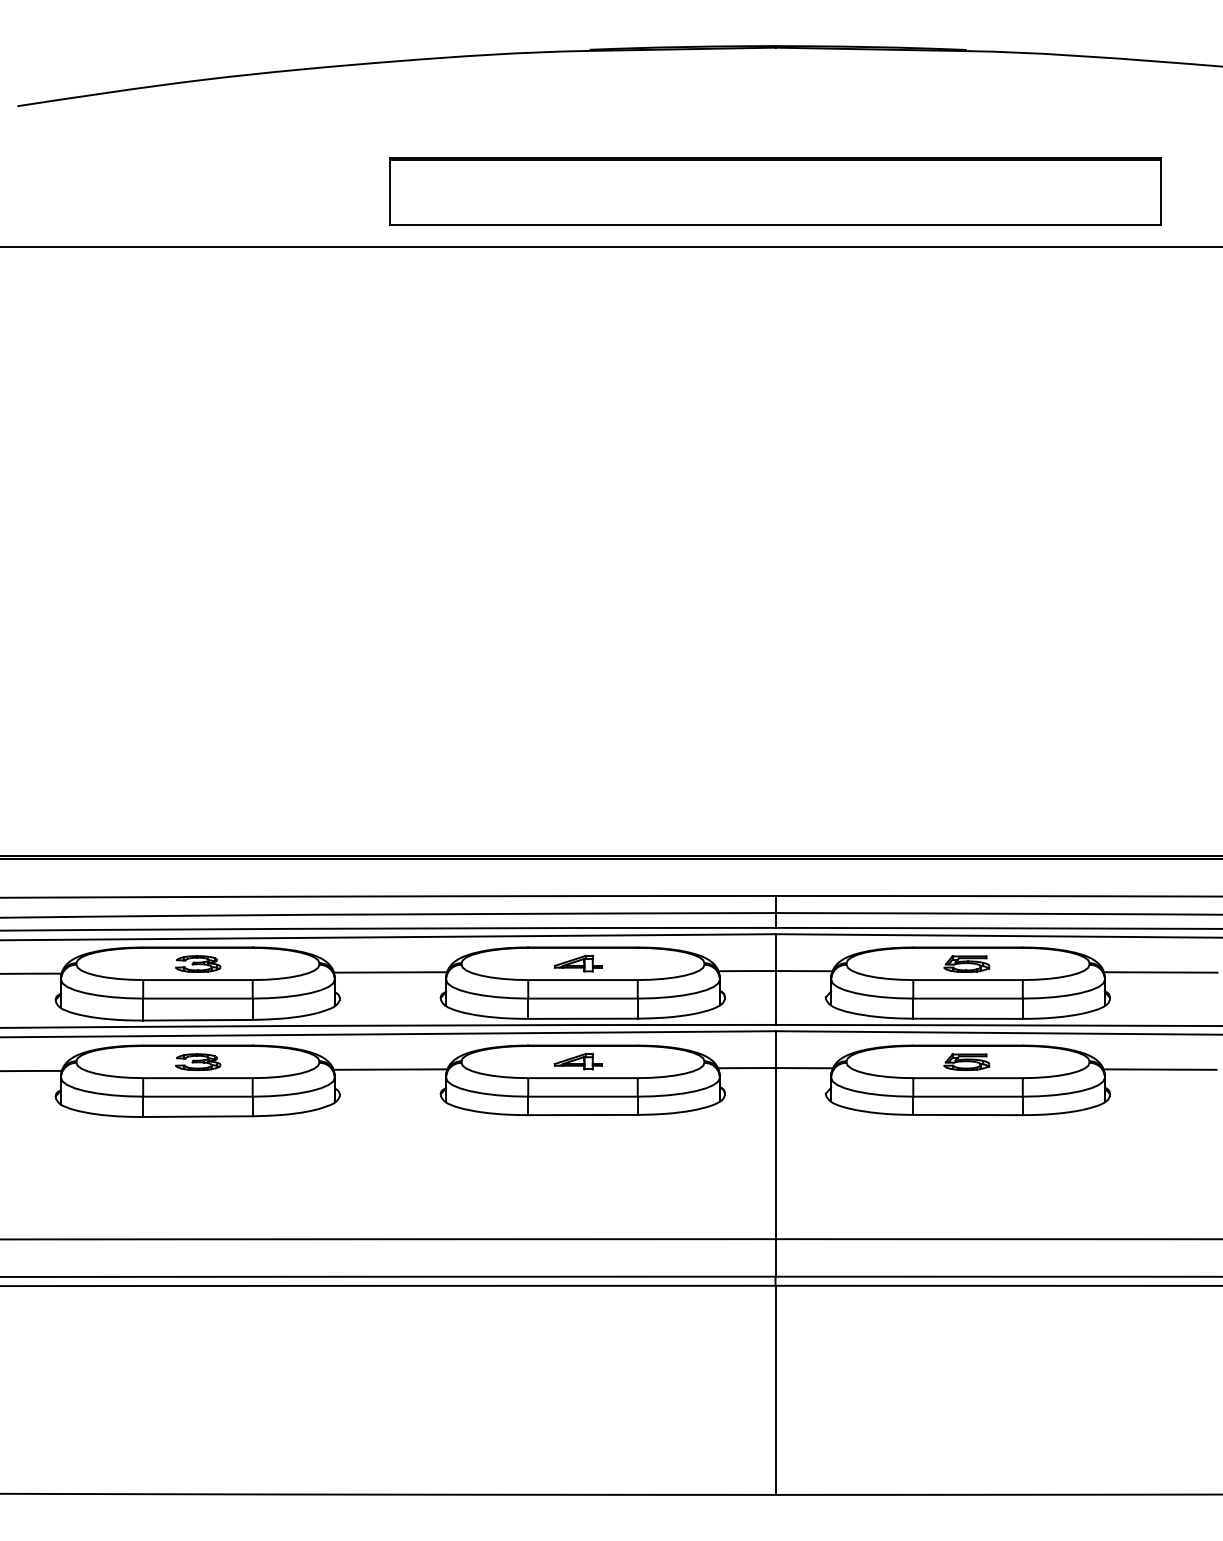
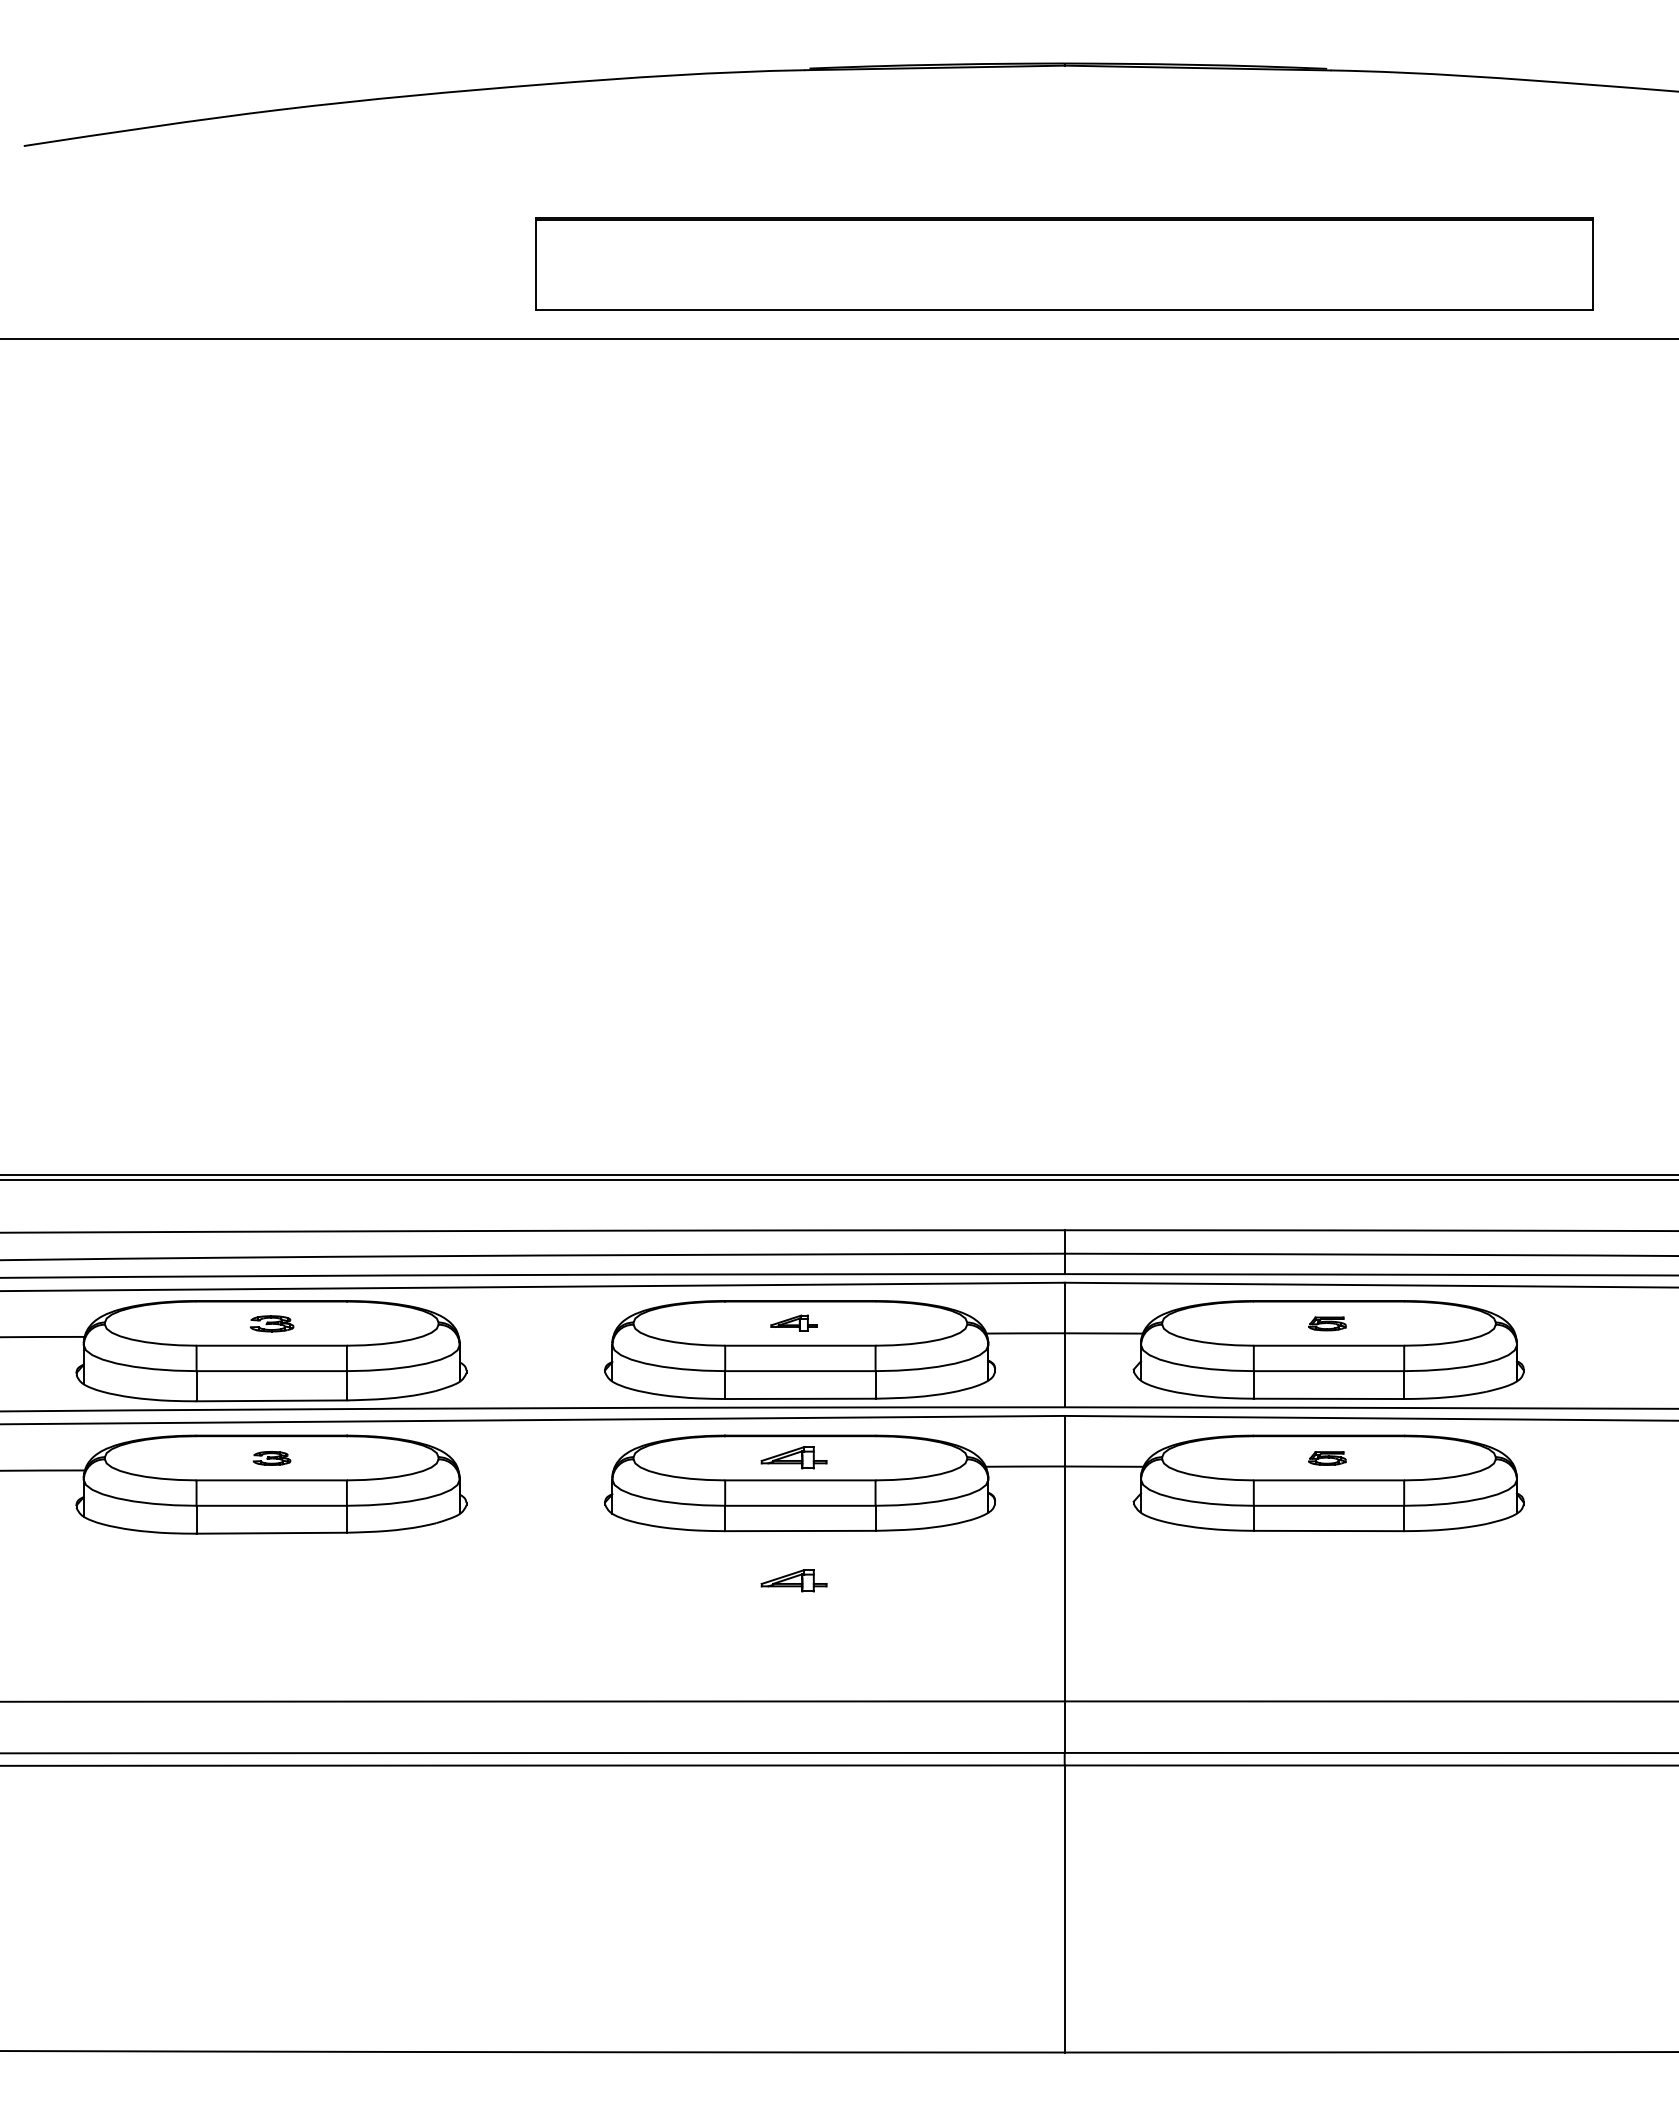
part: (197, 963) -> (271, 1323), size x0.7
part: (577, 963) -> (793, 1322), size x0.7
part: (966, 963) -> (1327, 1323), size x0.6
line: (390, 971) -> (535, 1334), removed
line: (1160, 971) -> (1593, 1334), removed
part: (197, 1062) -> (271, 1458), size x0.6
part: (966, 1062) -> (1327, 1458), size x0.6
line: (390, 1069) -> (535, 1468), removed
line: (1159, 1069) -> (1592, 1468), removed
part: (577, 1151) -> (793, 1580), added

